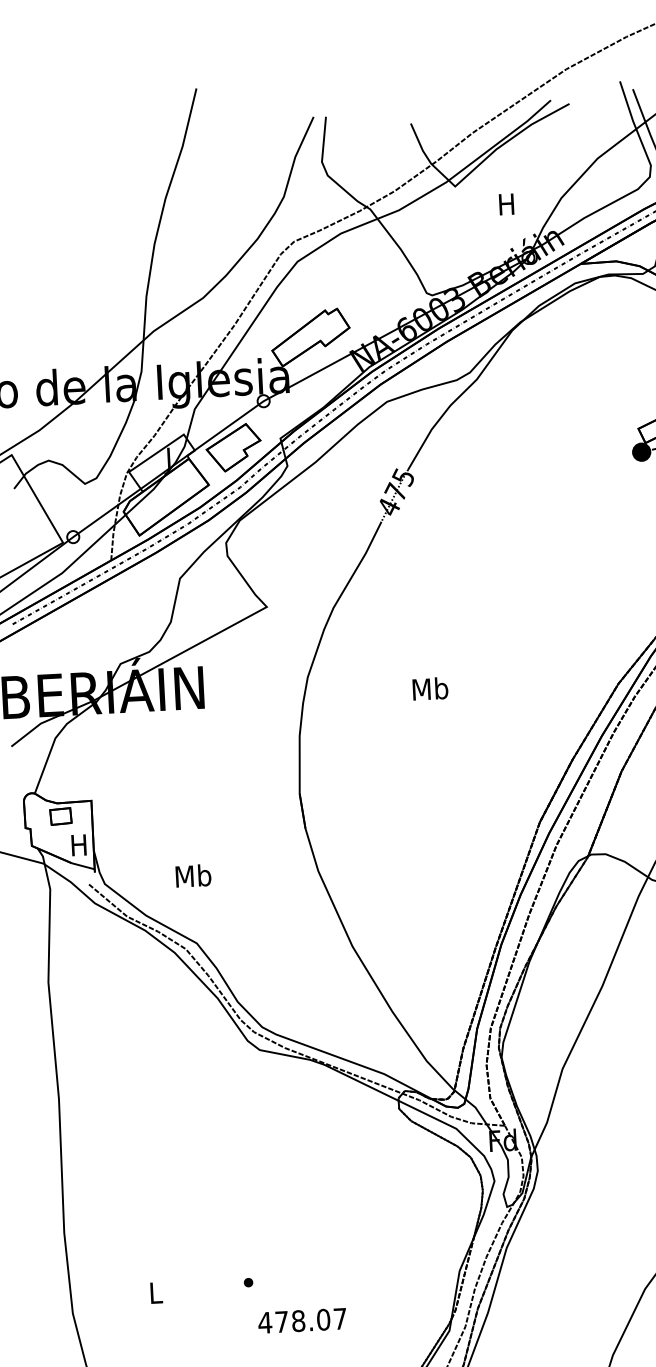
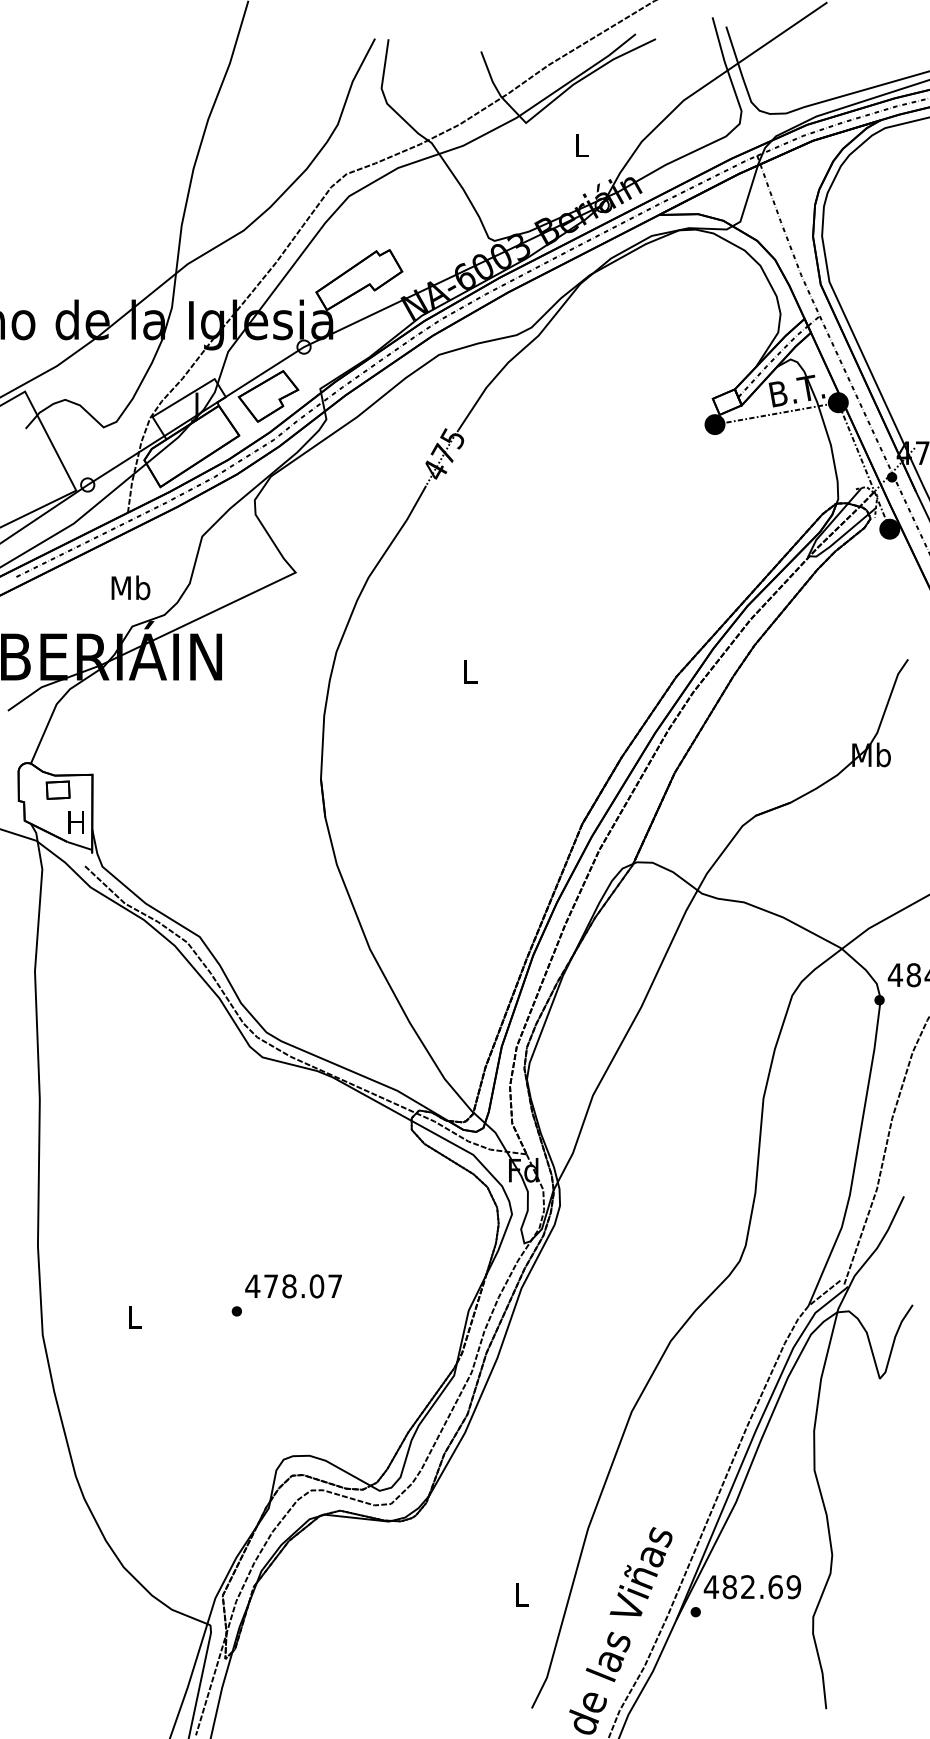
text: (505, 204) -> (580, 145), H -> L
text: (429, 688) -> (469, 671), Mb -> L
text: (193, 875) -> (130, 587), moved
text: (302, 1321) -> (293, 1286), moved

